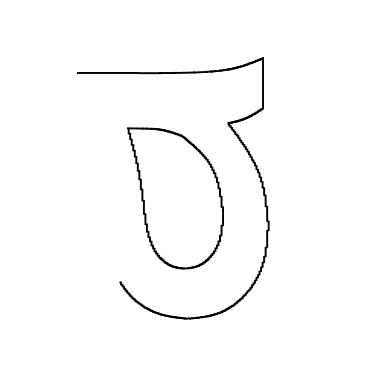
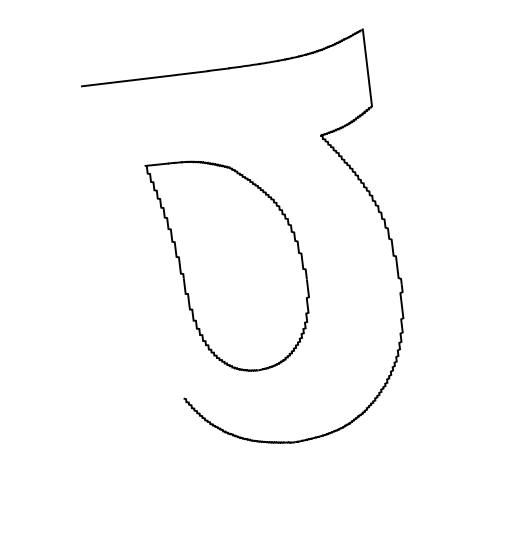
part: (175, 198) -> (231, 264), moved

